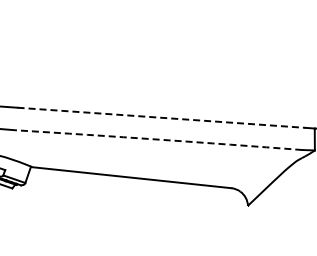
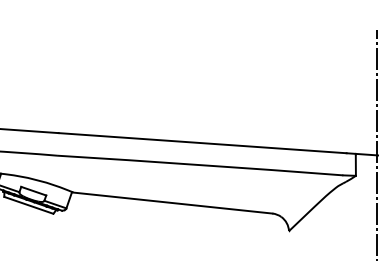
line: (162, 118) -> (203, 143), dashed -> solid
arc: (159, 140) -> (200, 165), dashed -> solid

